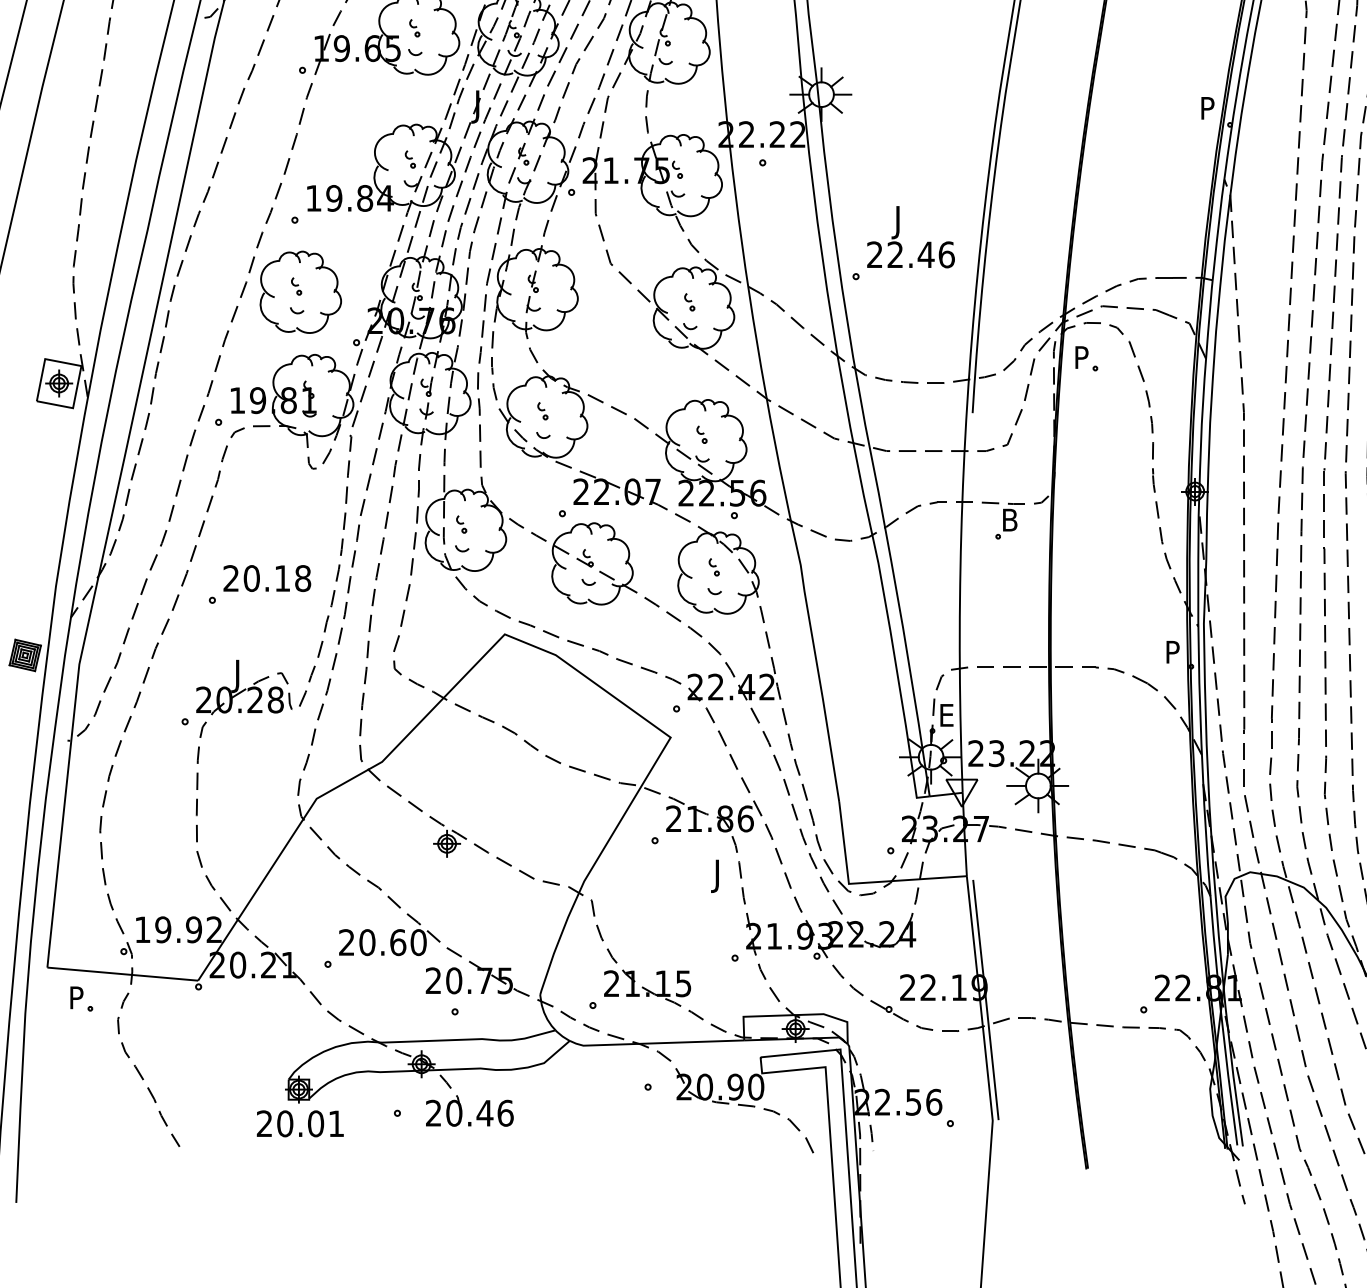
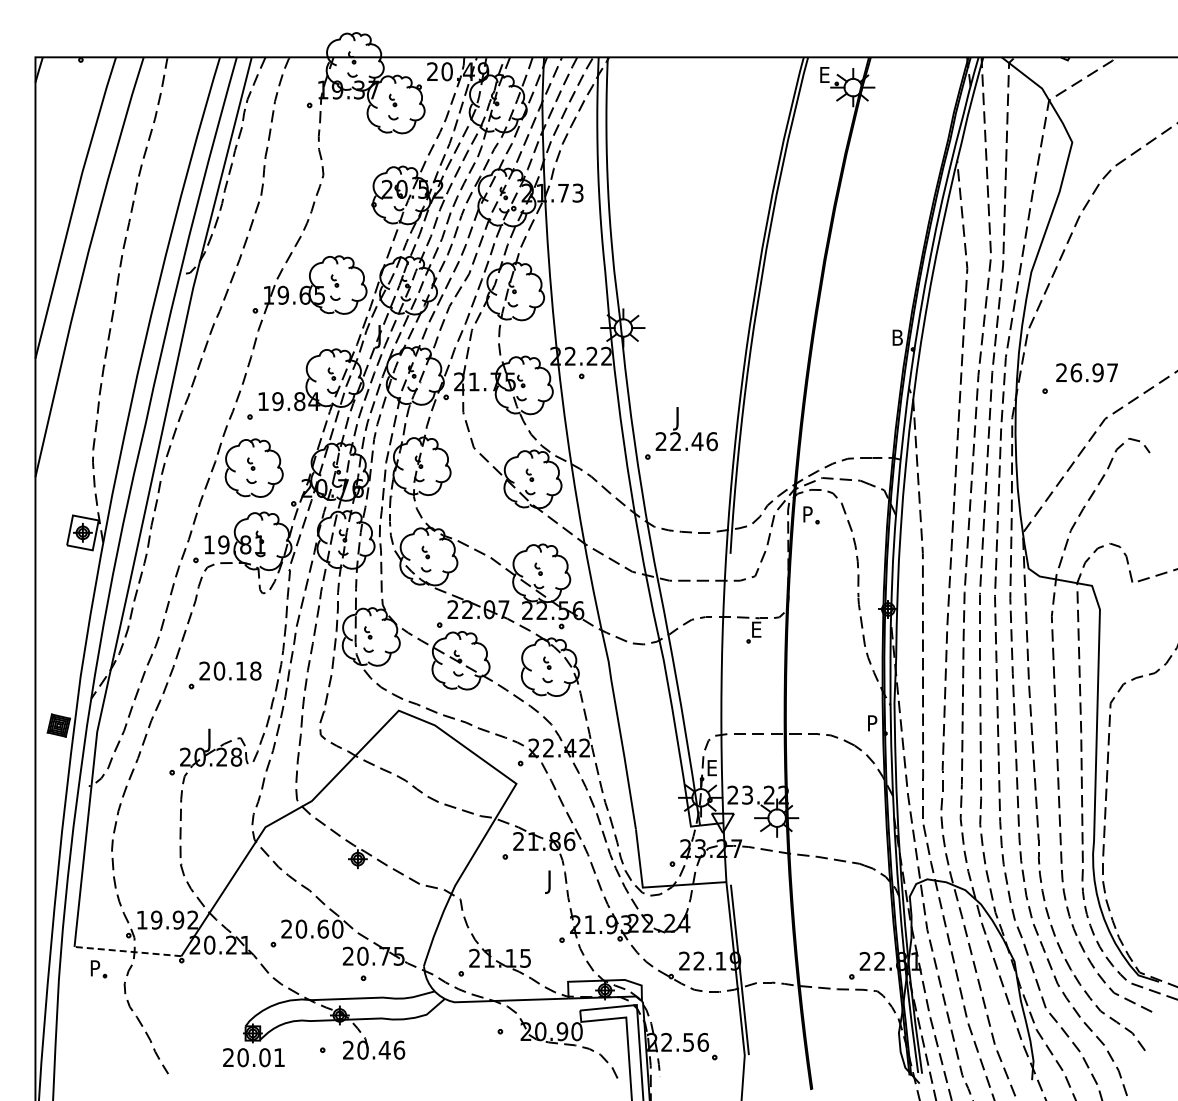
text: (1209, 107) -> (898, 337), P -> B
text: (1014, 519) -> (760, 629), B -> E
line: (123, 974) -> (128, 951), solid -> dashed

